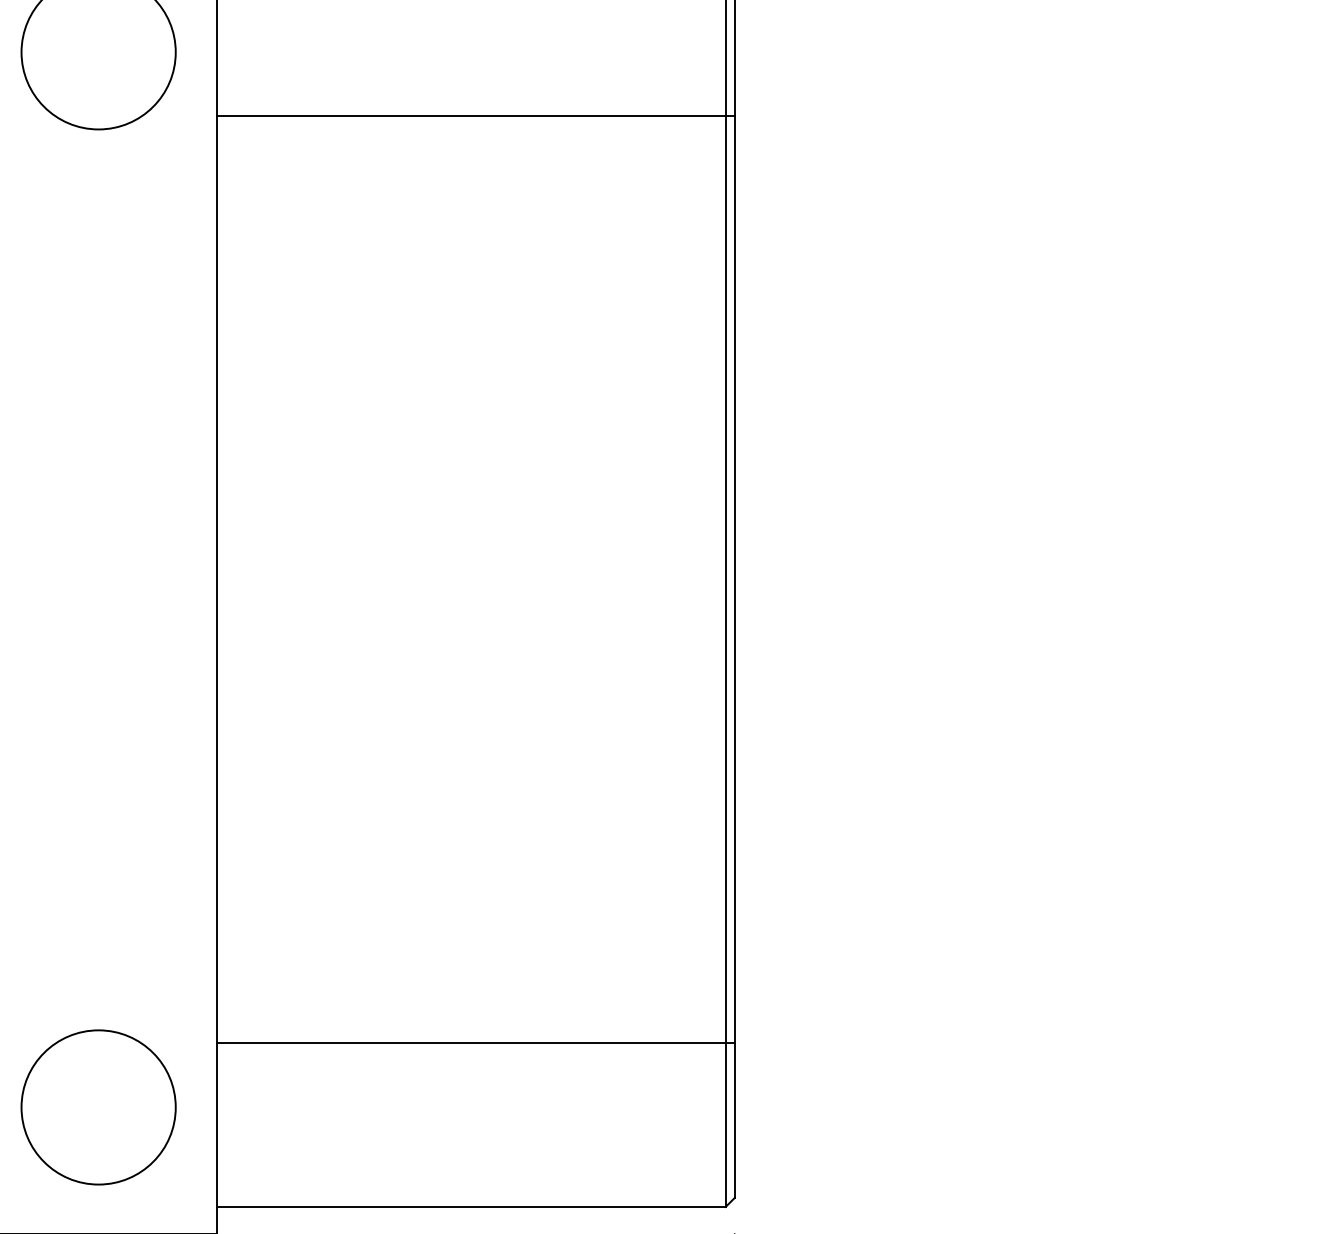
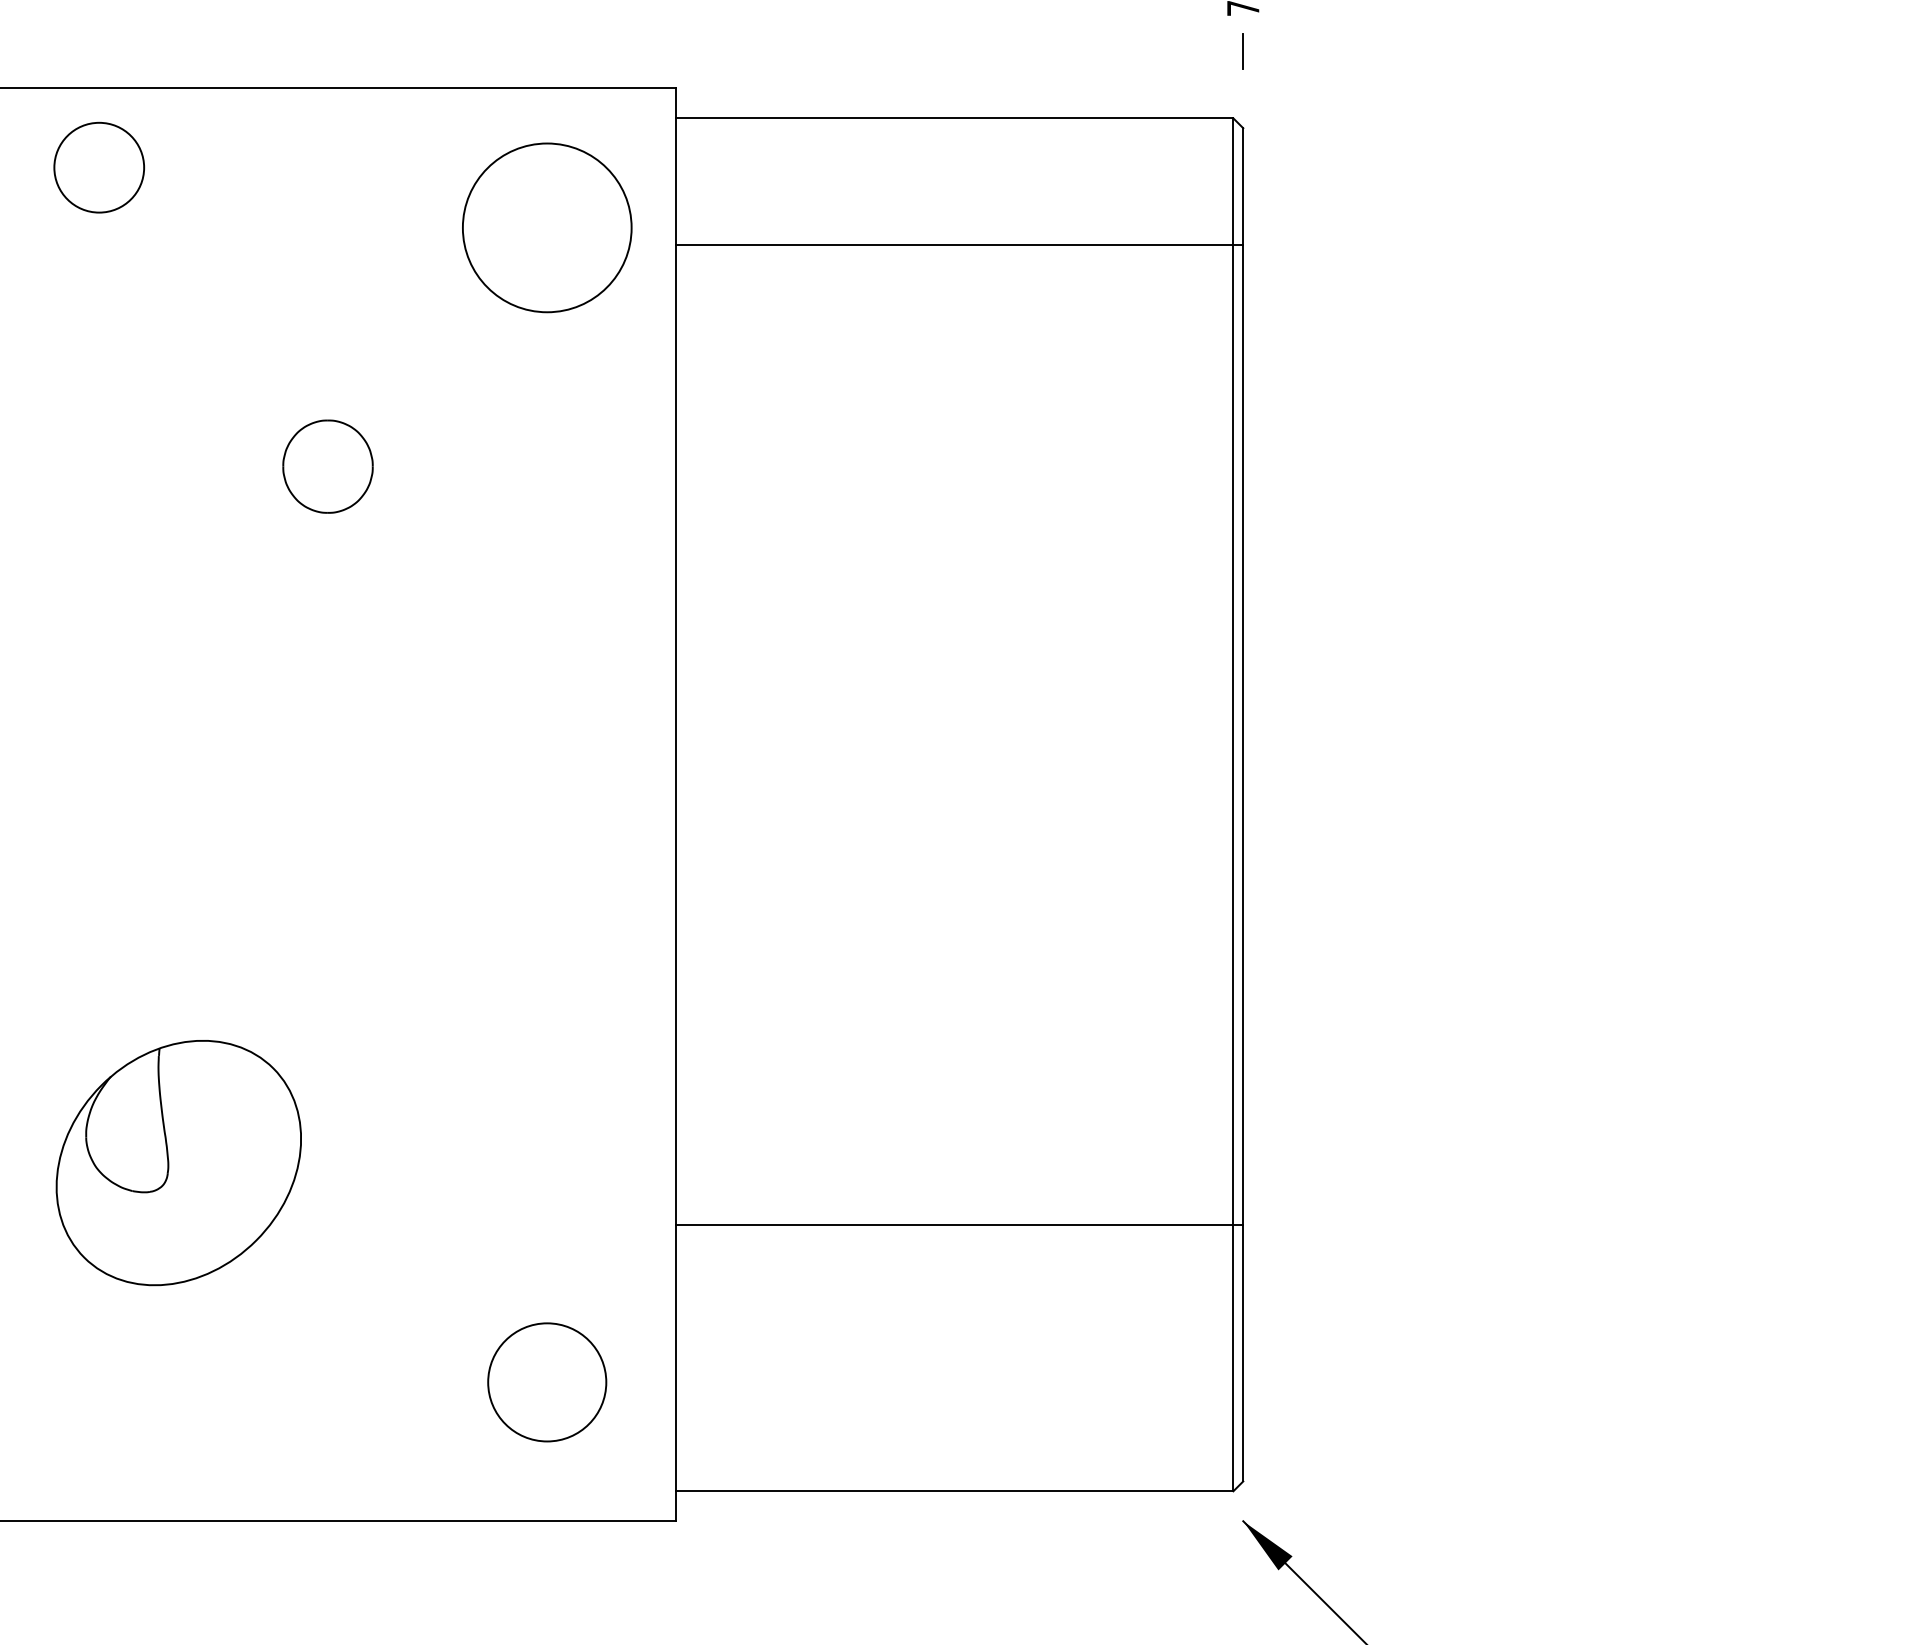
line: (475, 115) -> (959, 245), moved
line: (475, 1043) -> (959, 1225), moved
circle: (97, 1107) -> (546, 1382), size x0.7

